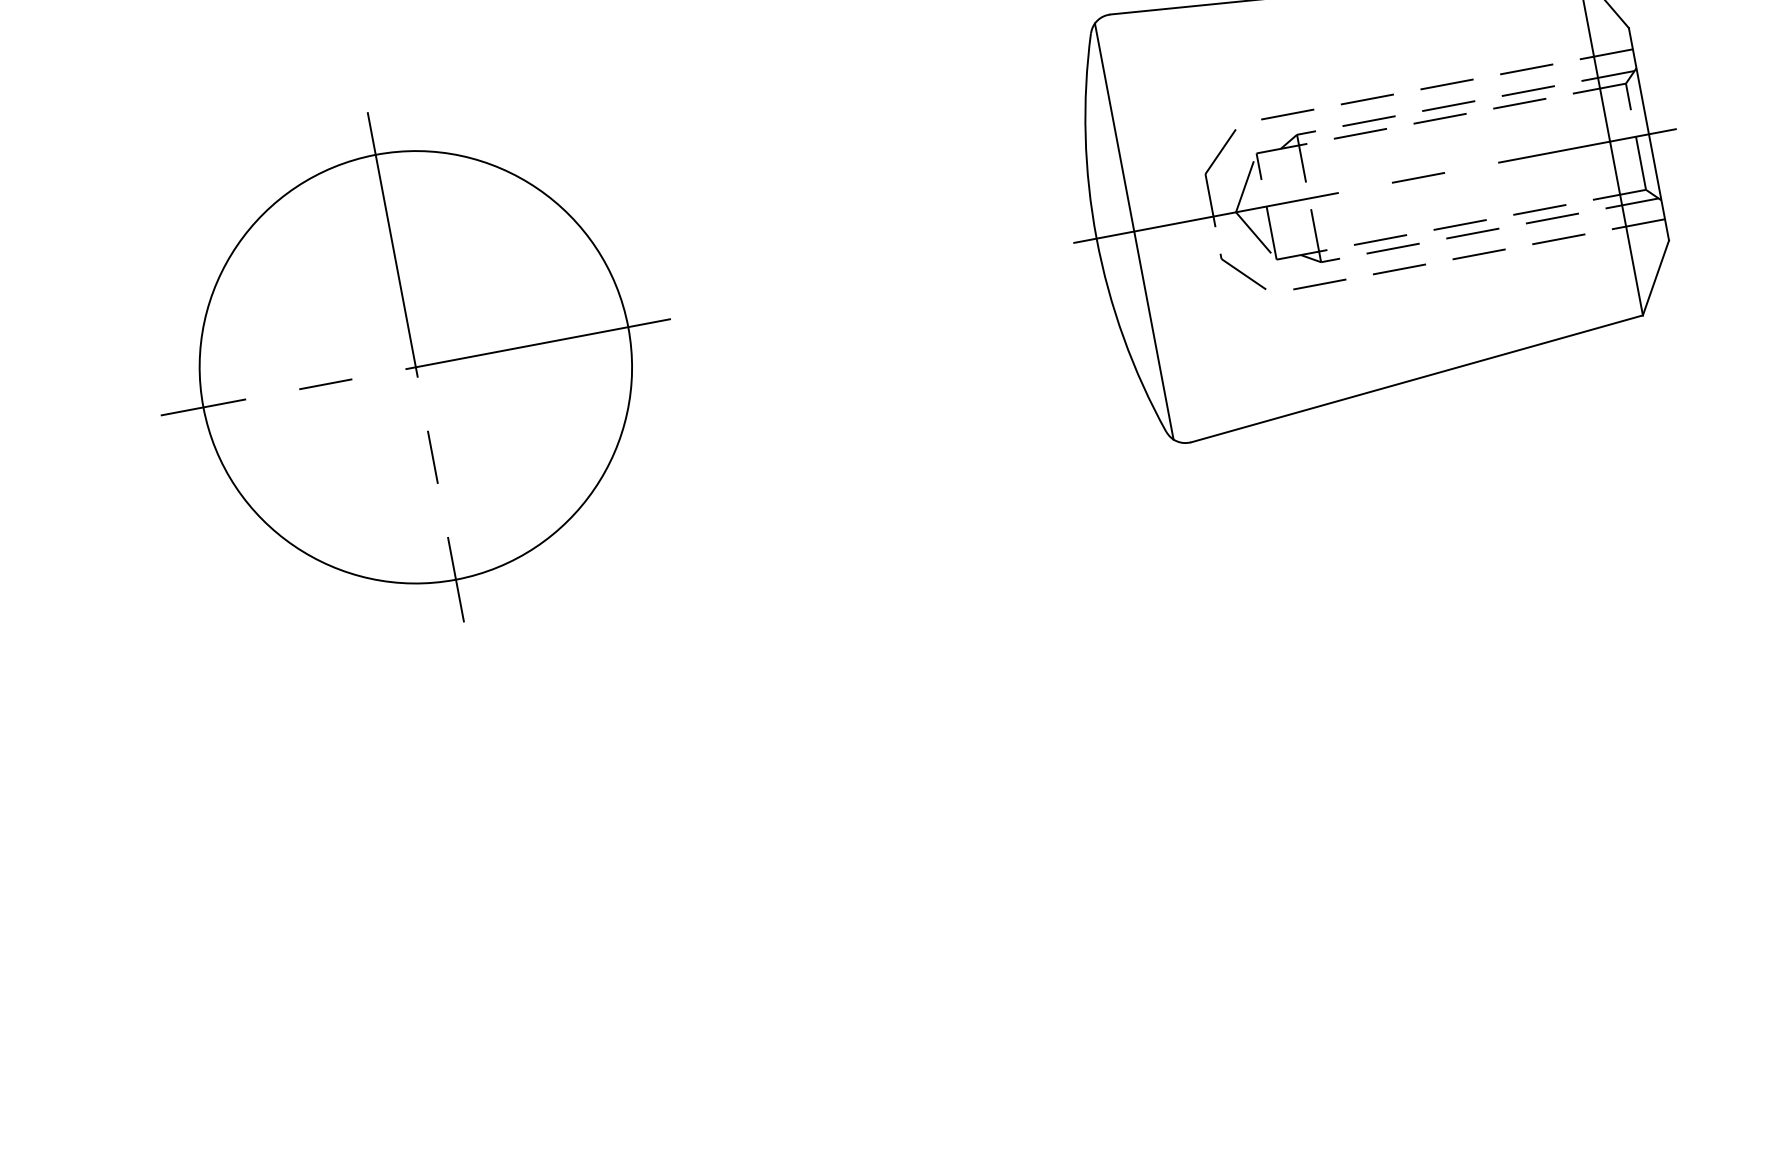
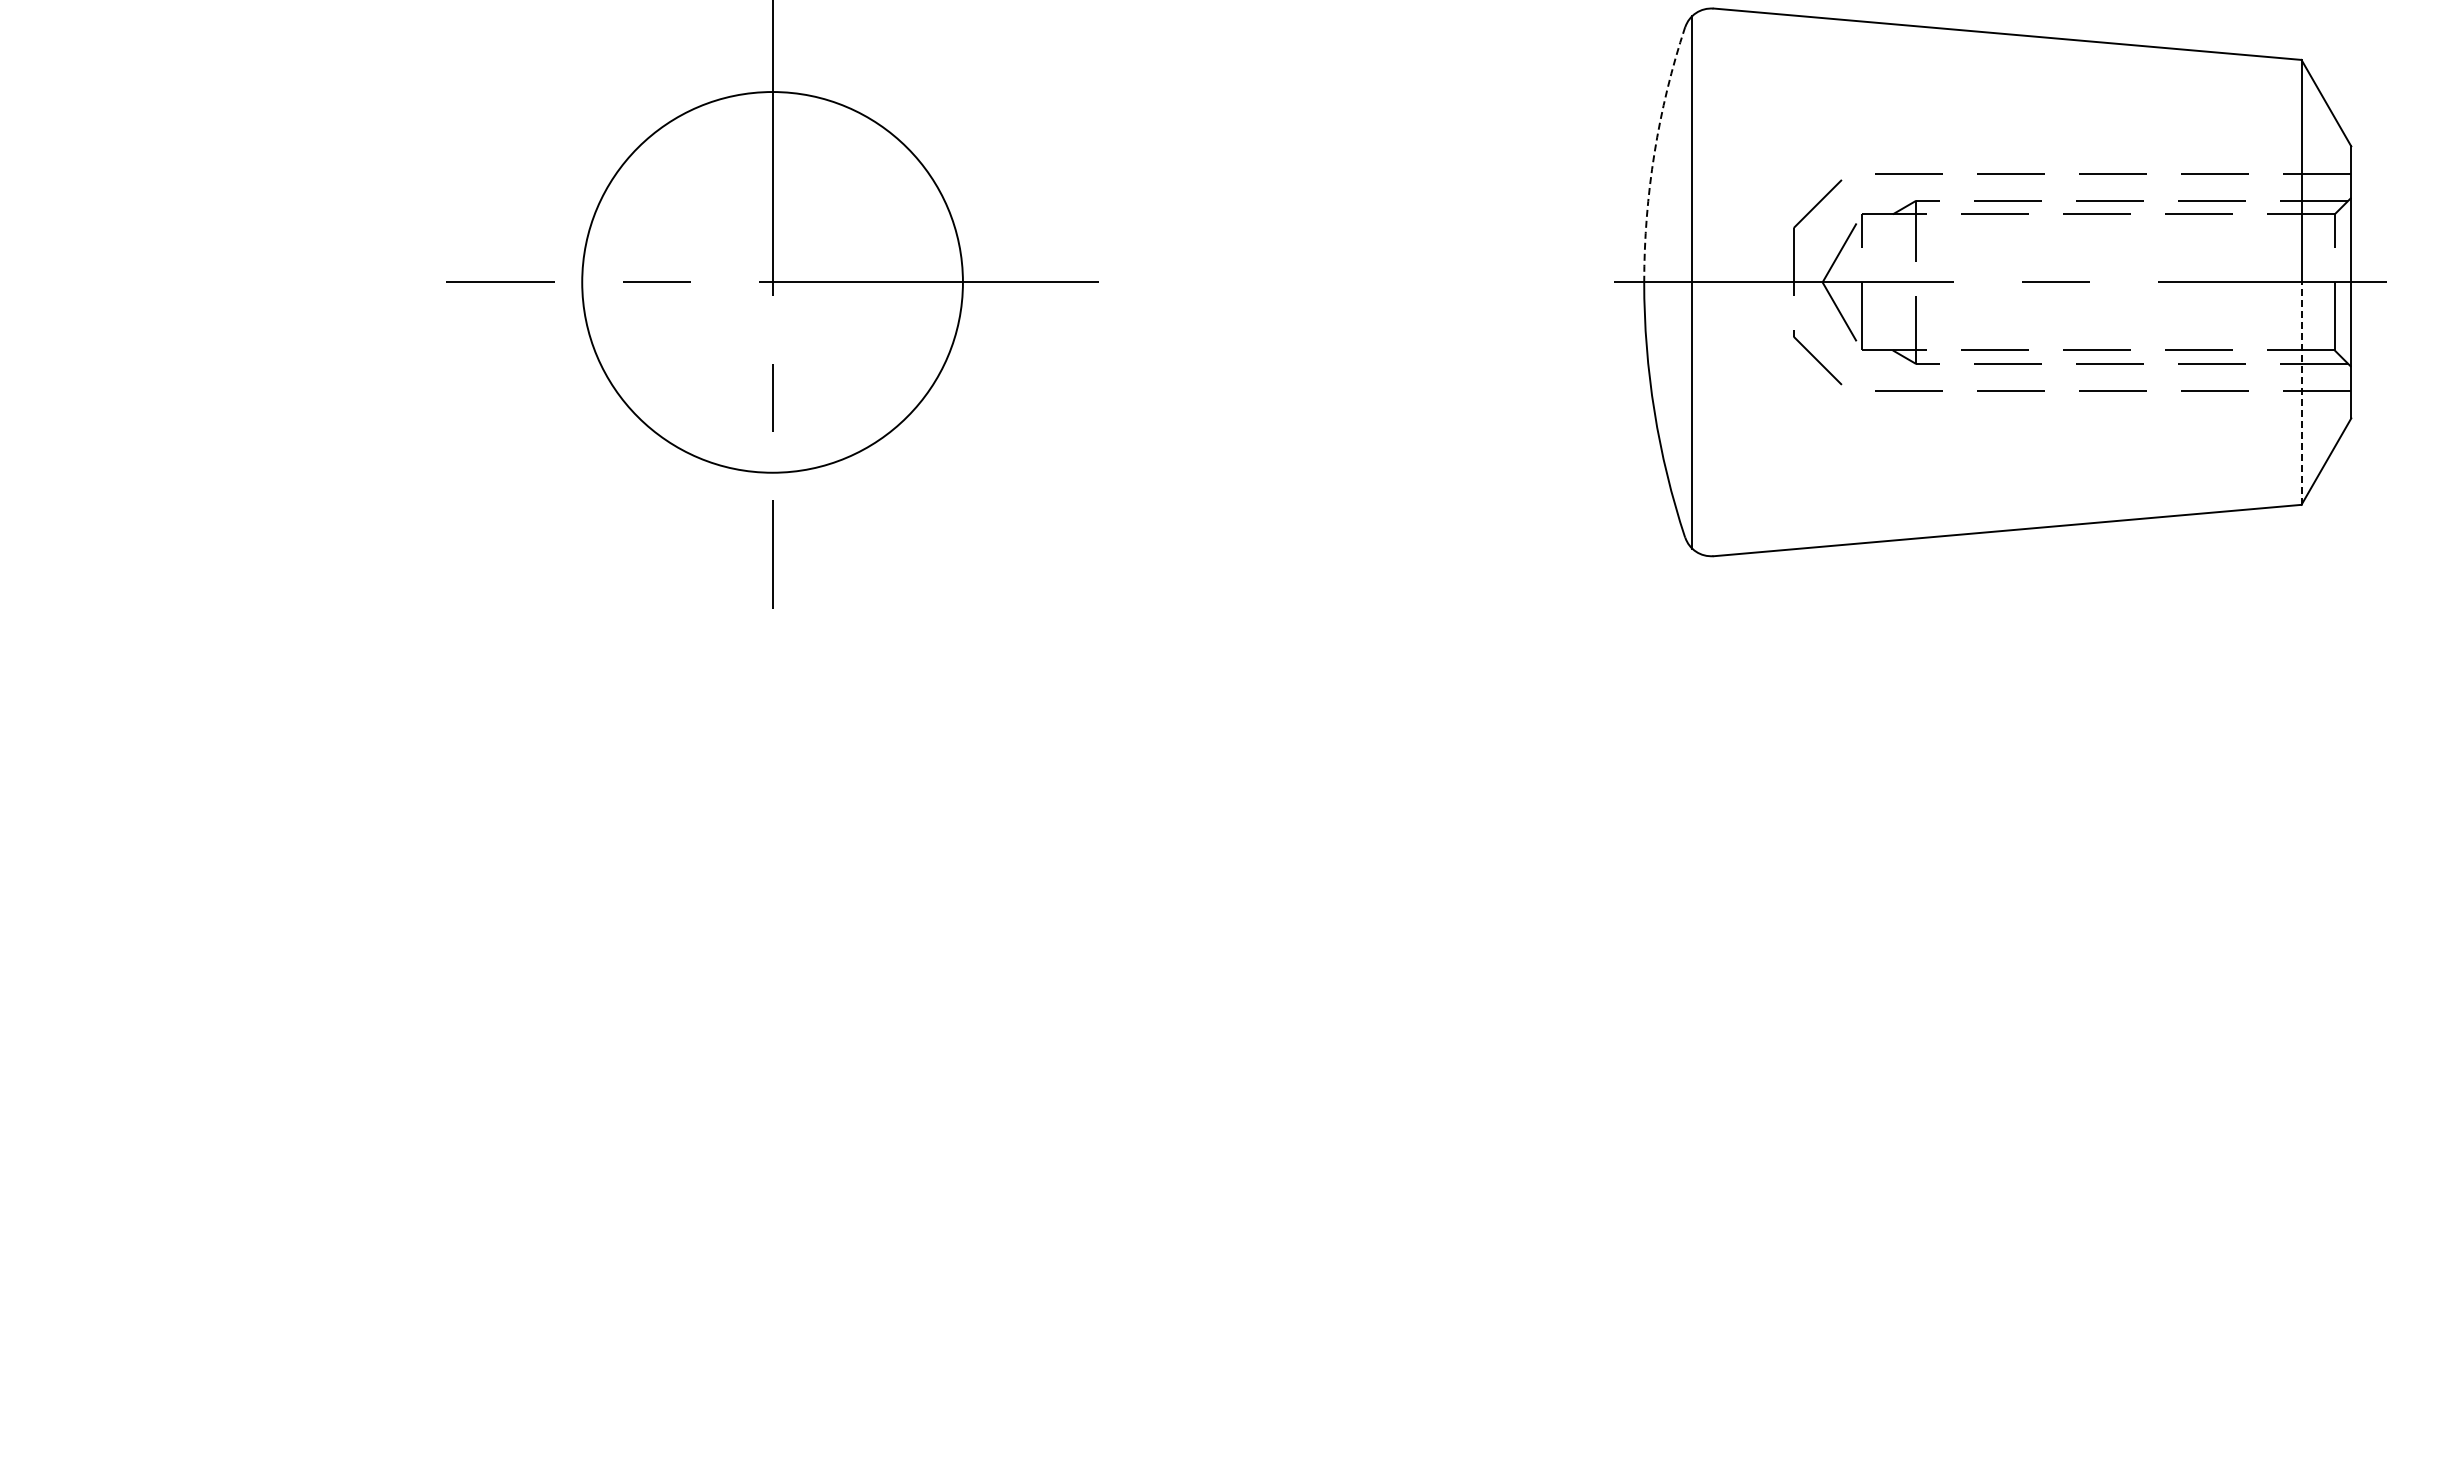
arc: (1085, 136) -> (1654, 153), solid -> dashed
line: (1626, 228) -> (2301, 393), solid -> dashed
circle: (415, 367) -> (772, 282), size x0.7

